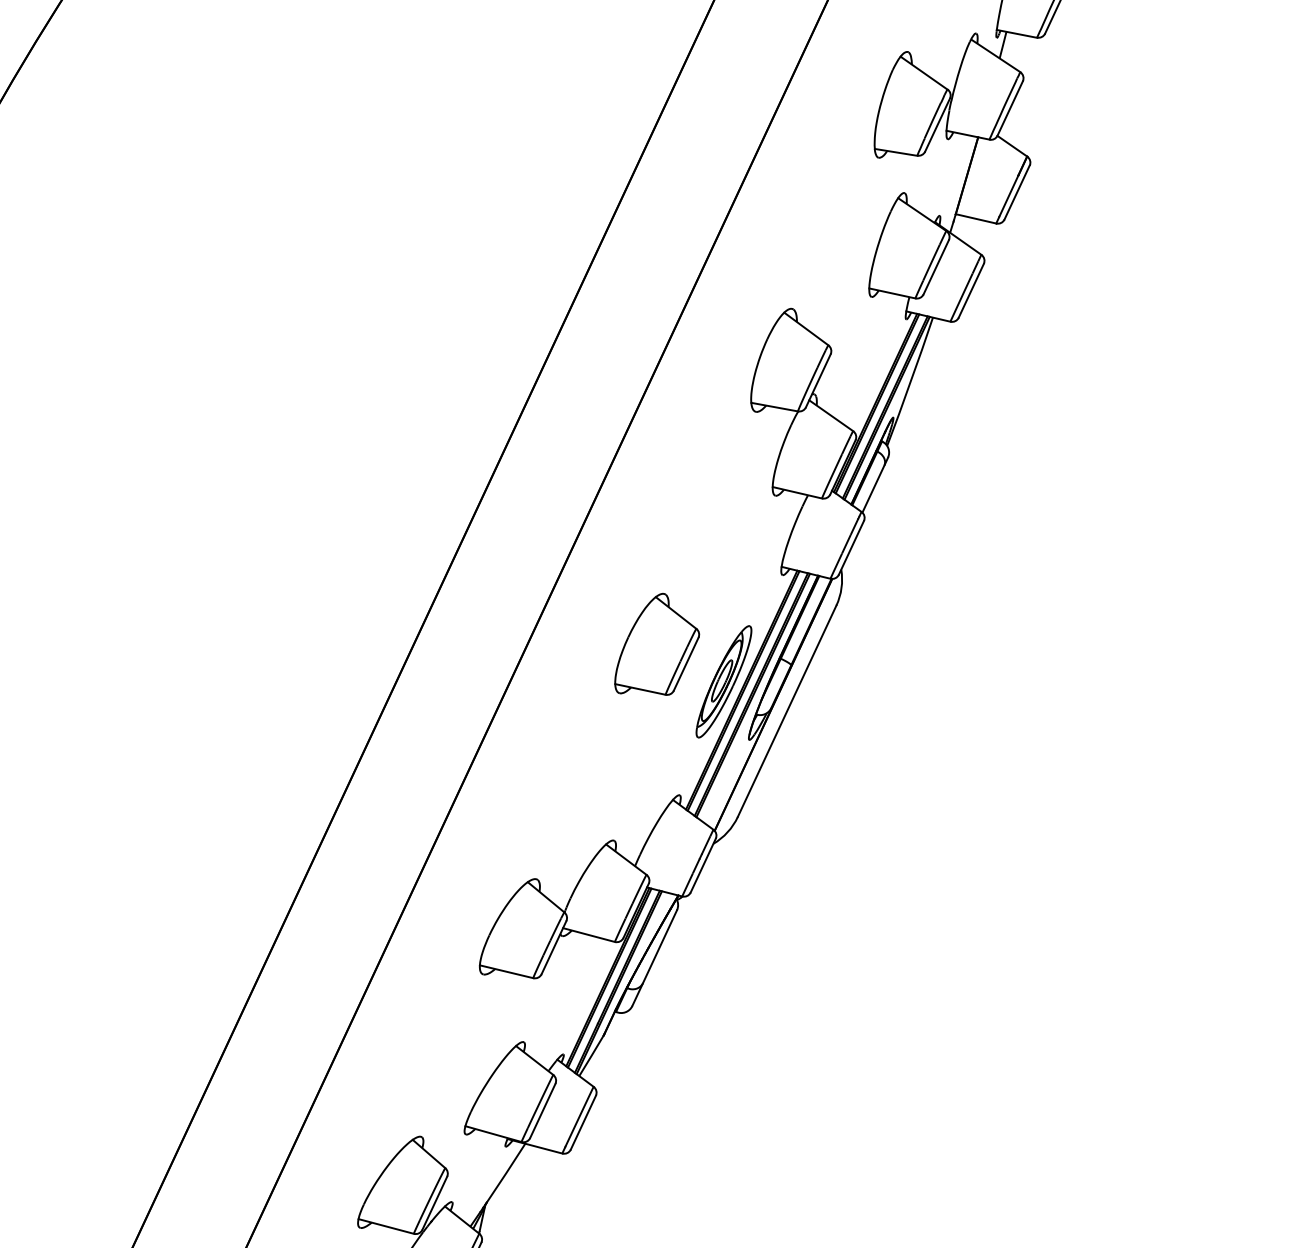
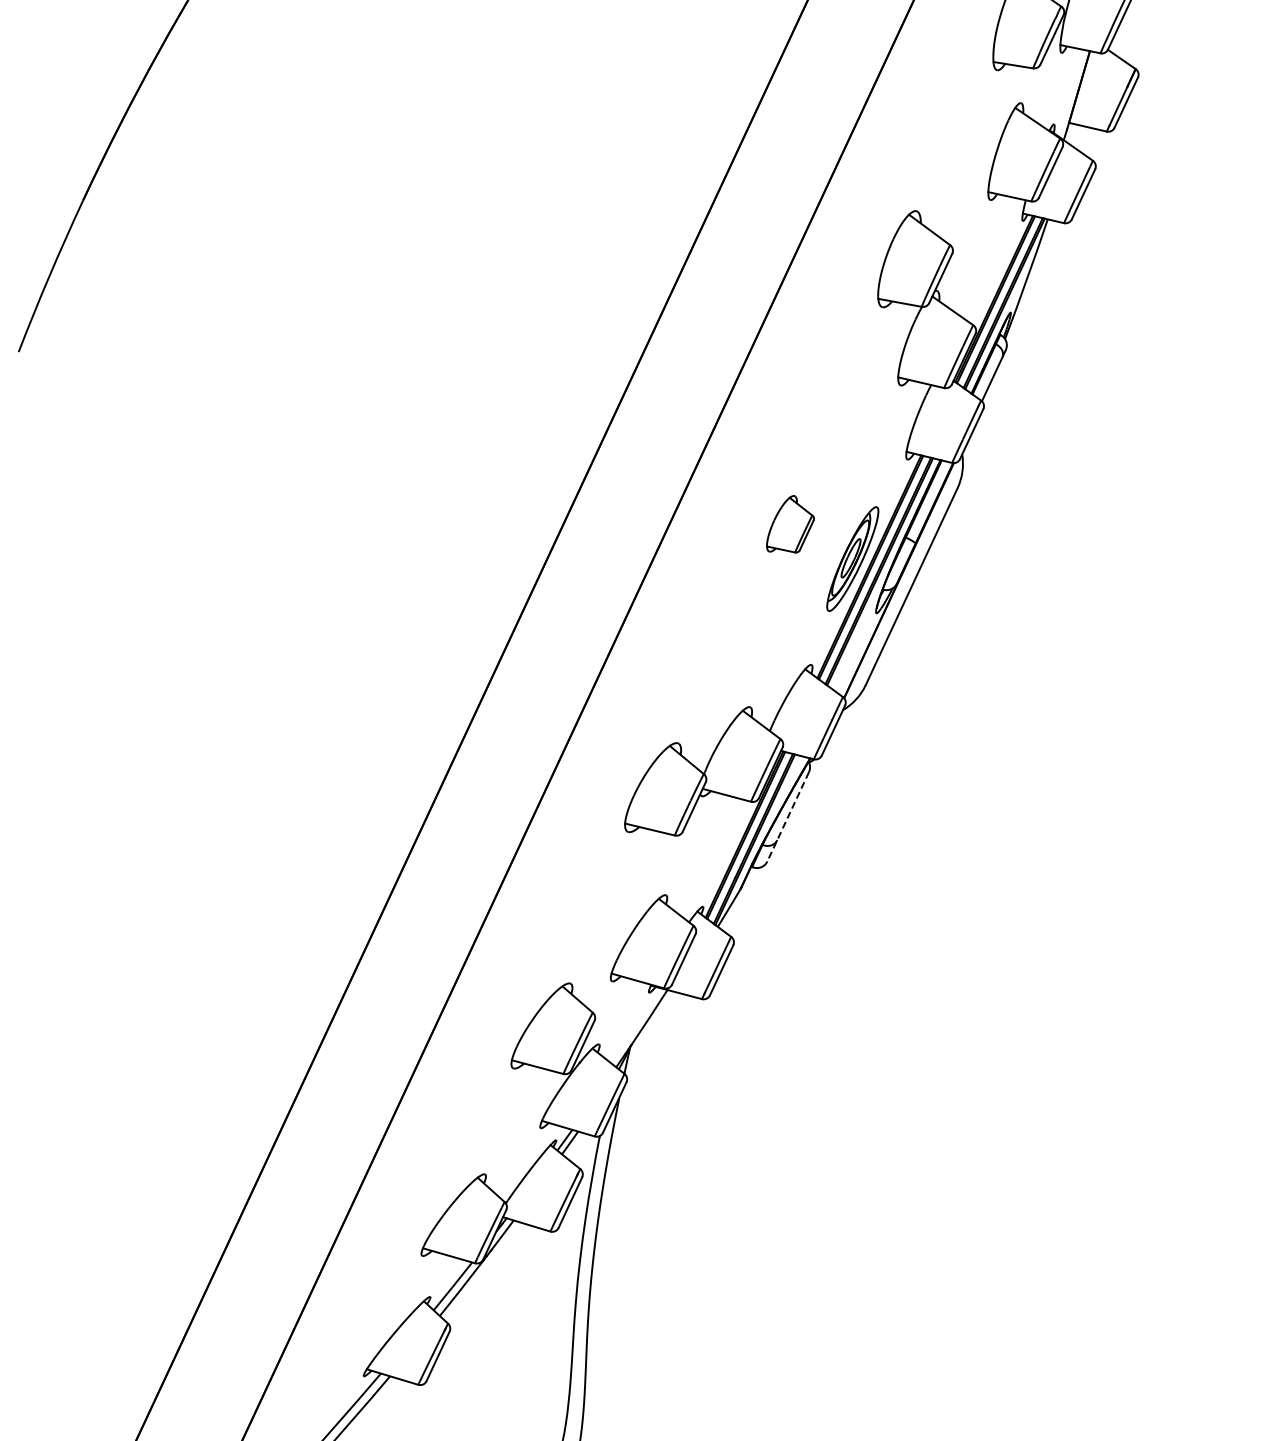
part: (657, 644) -> (790, 524), size x0.6
line: (653, 958) -> (787, 817), solid -> dashed

